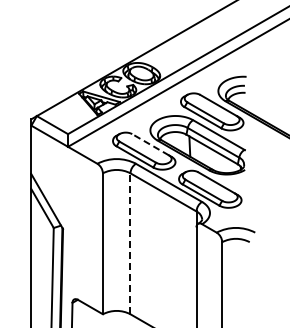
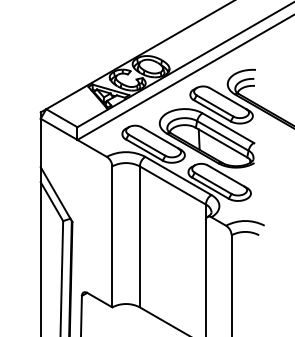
line: (150, 144) -> (159, 137), dashed -> solid
line: (130, 243) -> (139, 236), dashed -> solid

